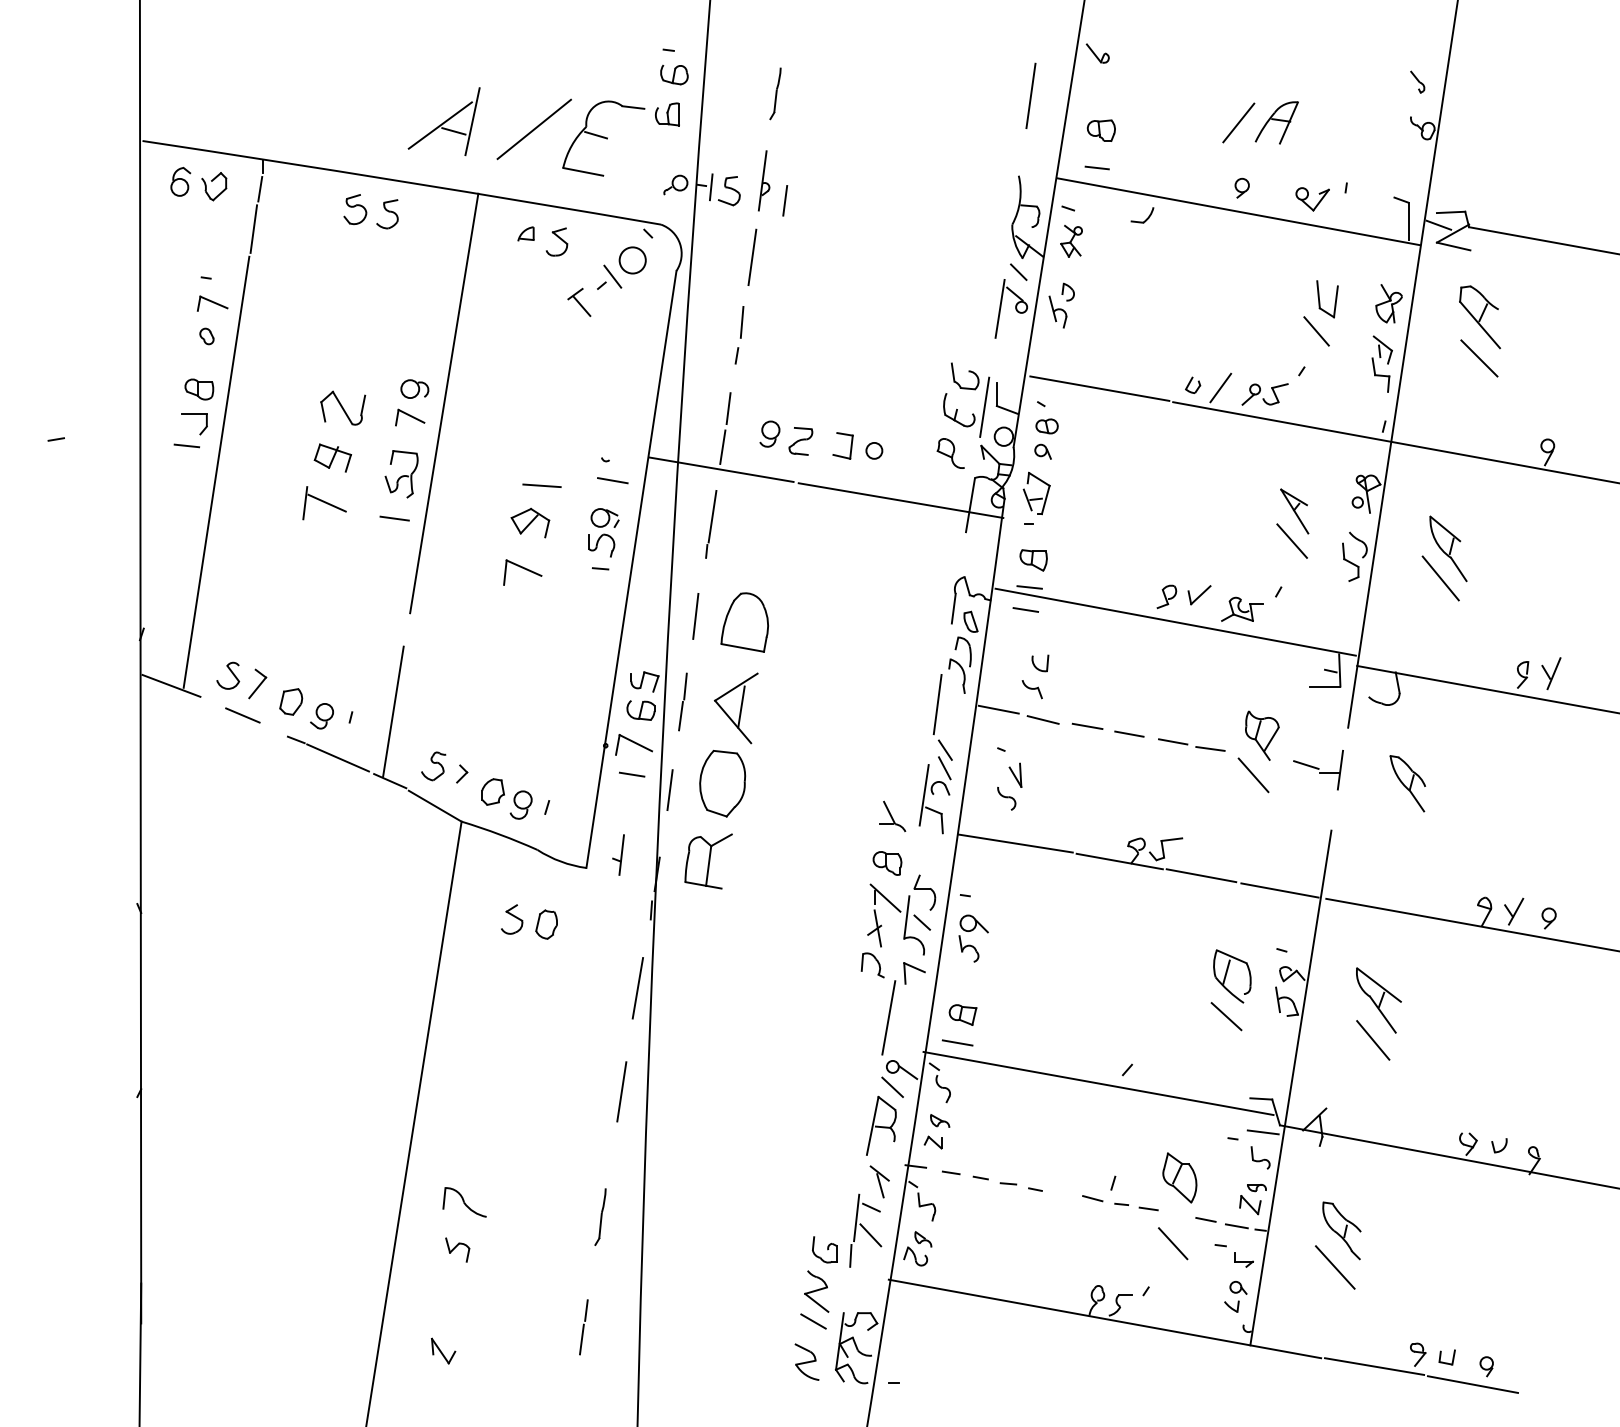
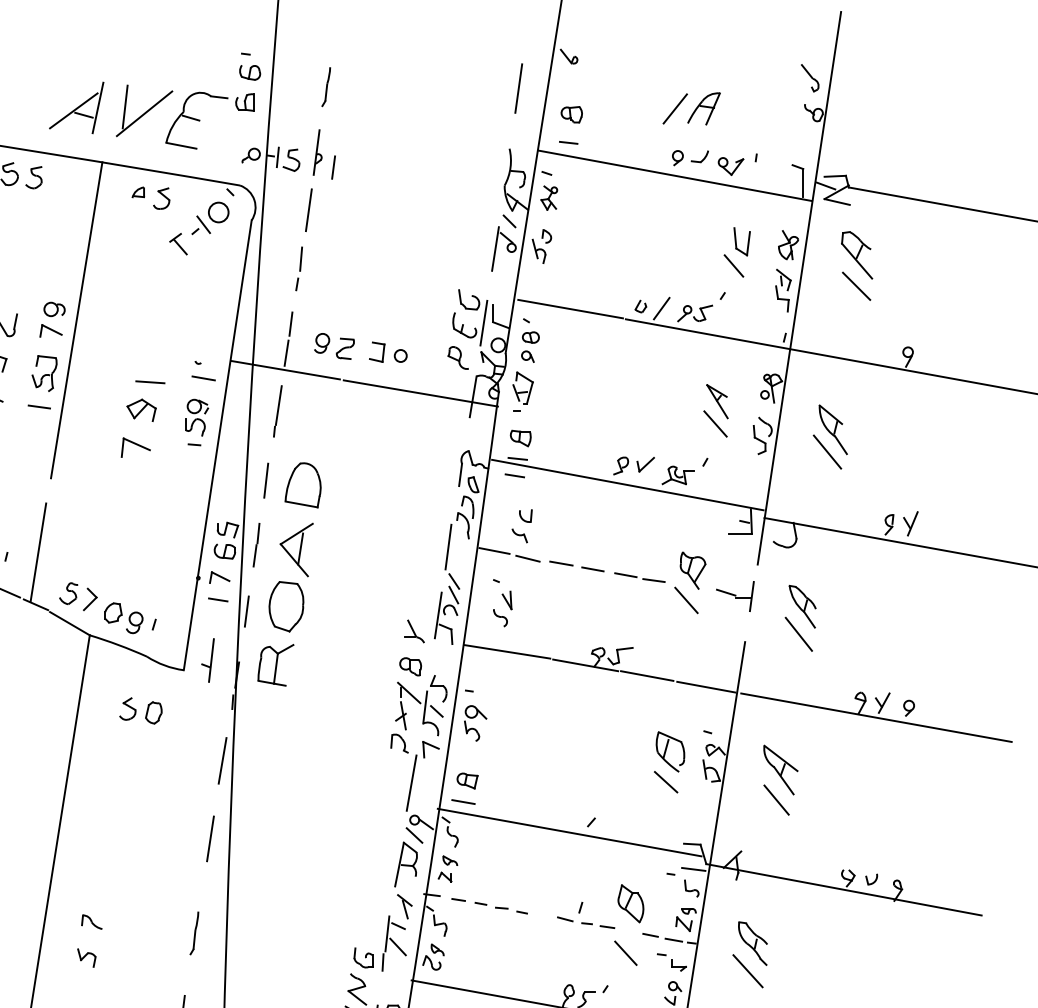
part: (1417, 81) -> (809, 77), size x1.67
line: (508, 120) -> (125, 107), added
part: (1142, 215) -> (699, 156), moved
part: (633, 745) -> (219, 577), size x0.71
part: (461, 773) -> (89, 599), size x1.67
line: (1402, 820) -> (798, 634), added
part: (618, 854) -> (207, 660), size x1.43
part: (464, 1202) -> (91, 922), size x0.62

